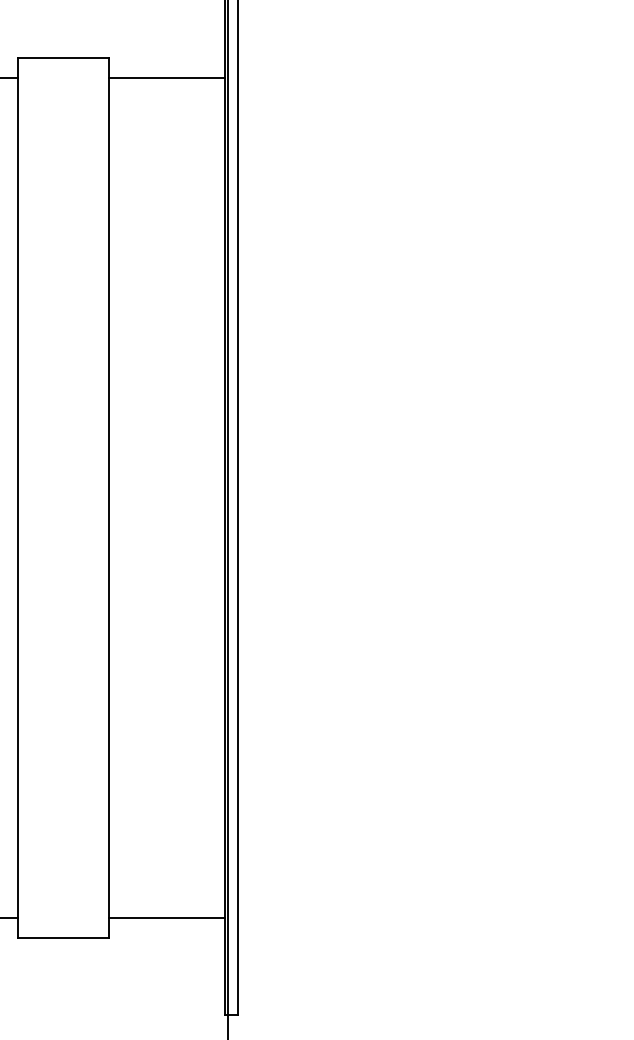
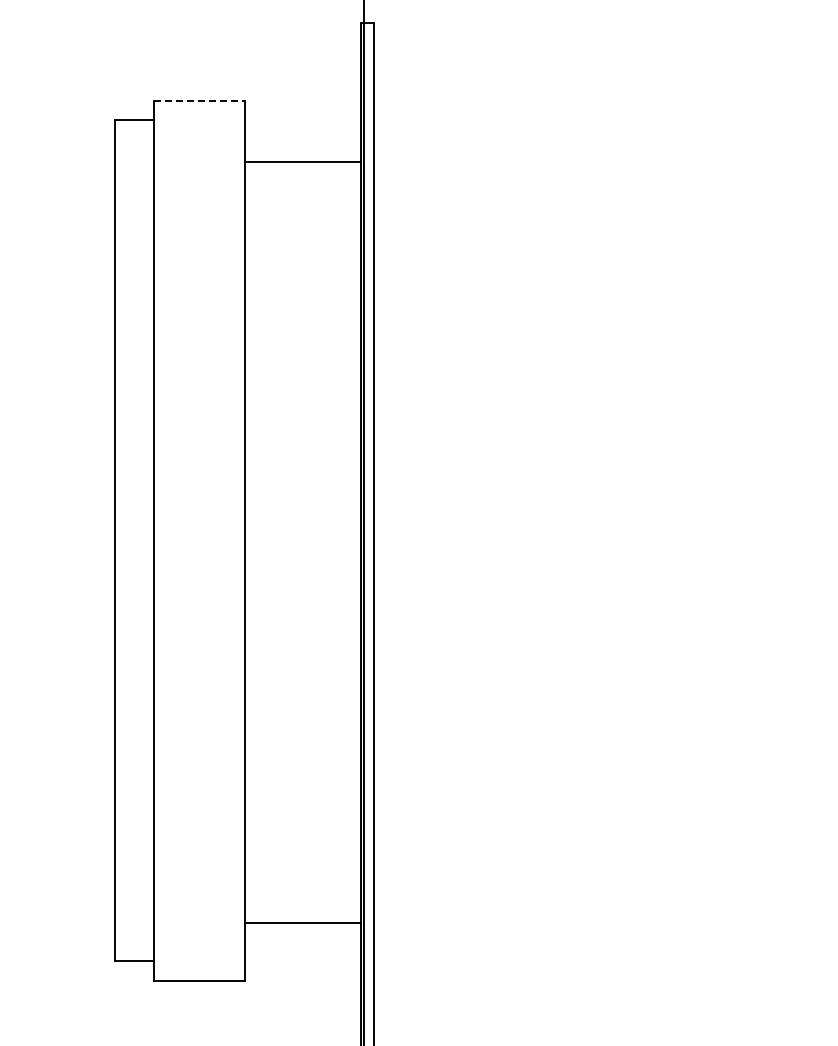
line: (63, 58) -> (199, 101), solid -> dashed
line: (166, 77) -> (302, 162), moved
line: (166, 918) -> (302, 923), moved

